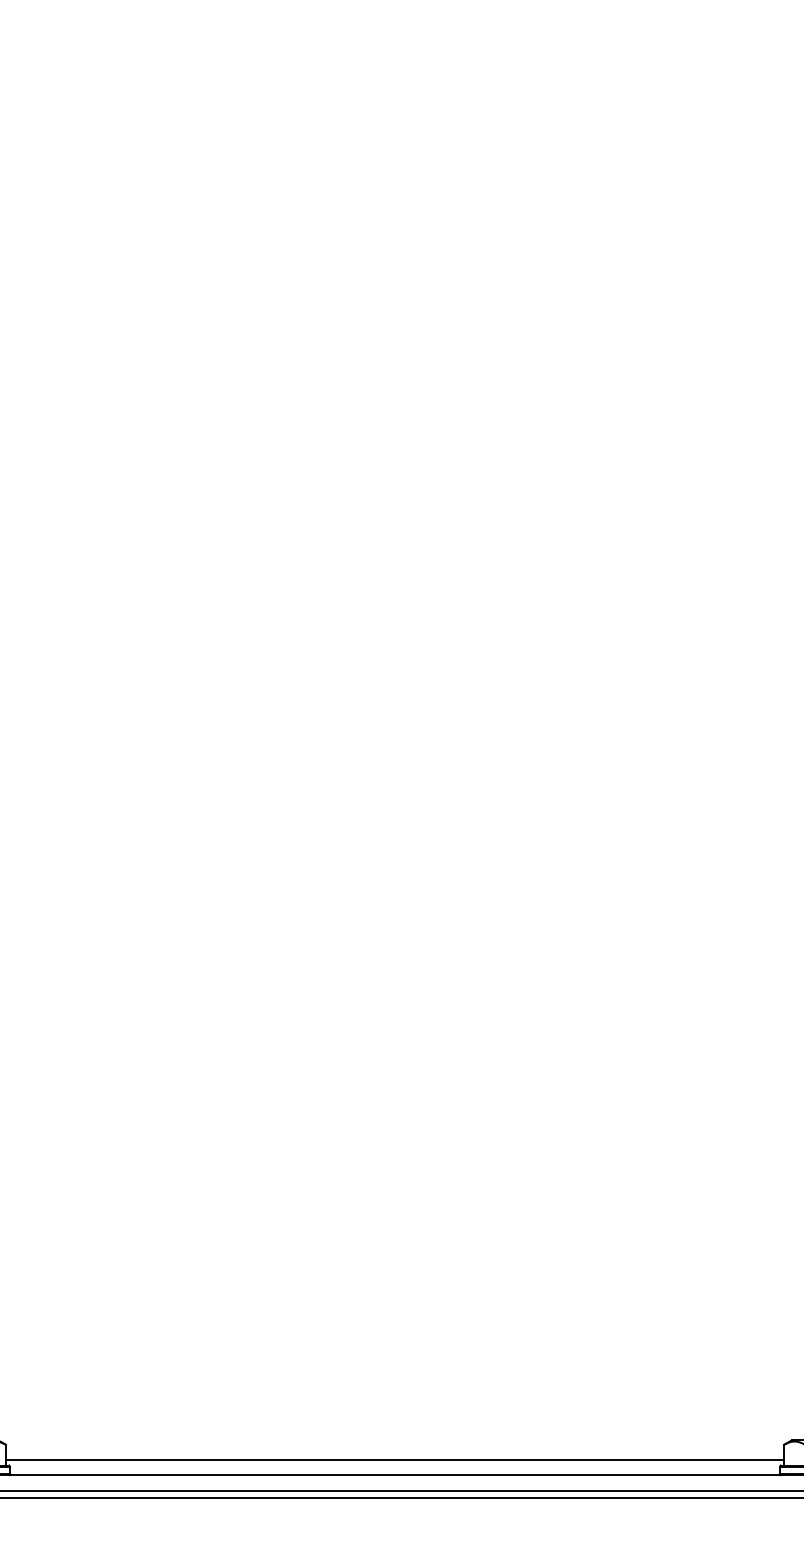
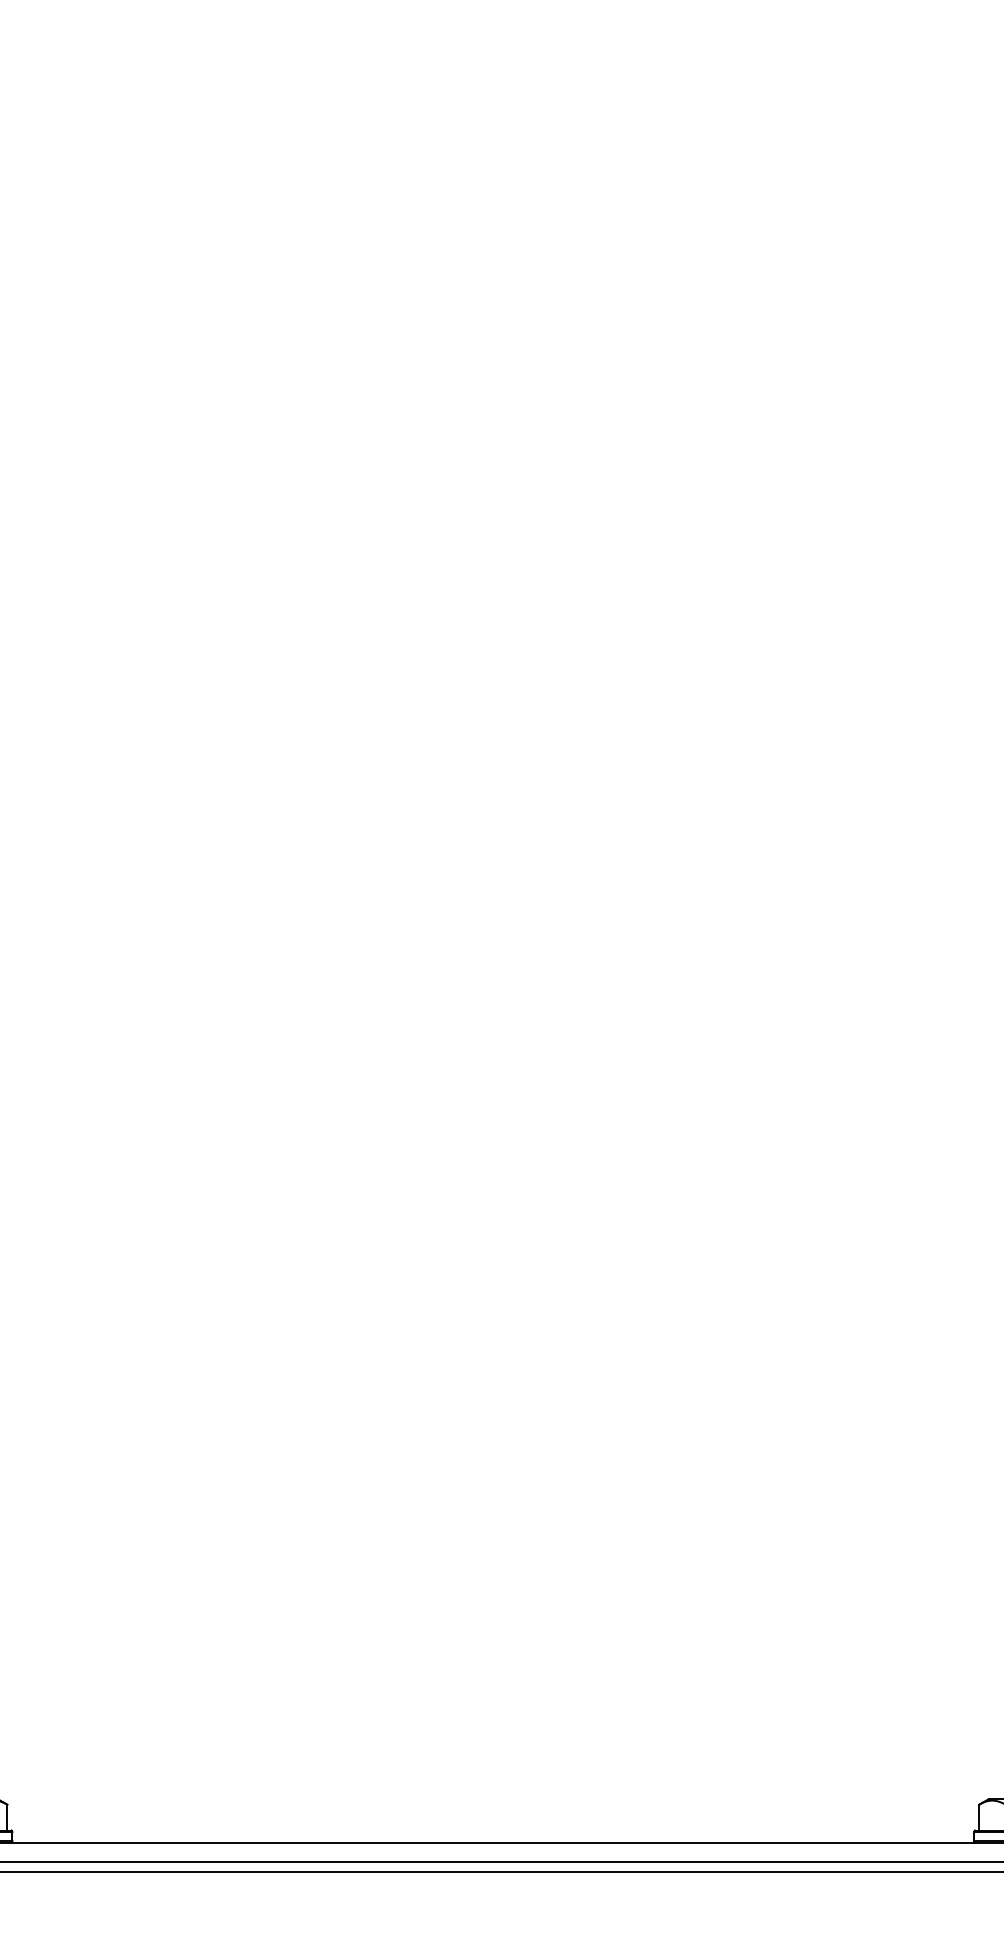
line: (395, 1459) -> (493, 1823), removed

